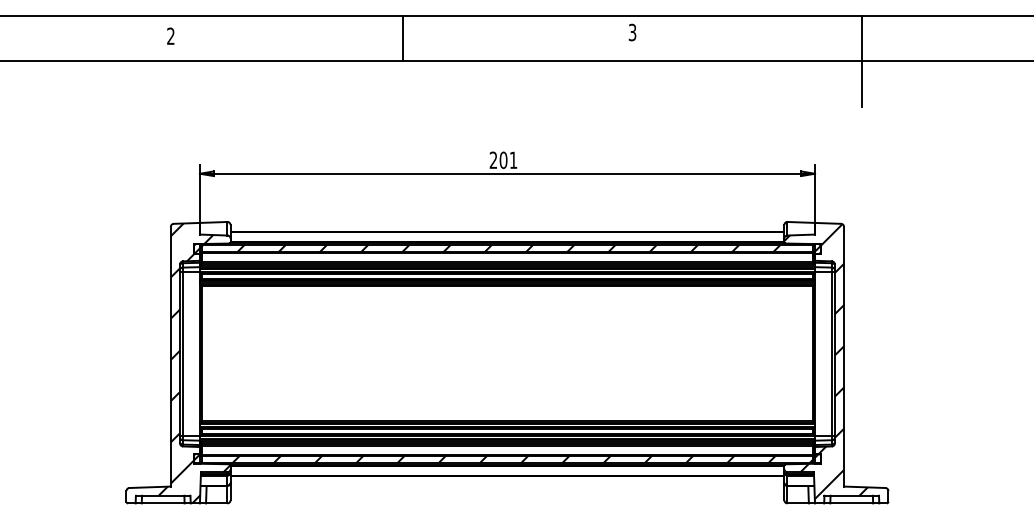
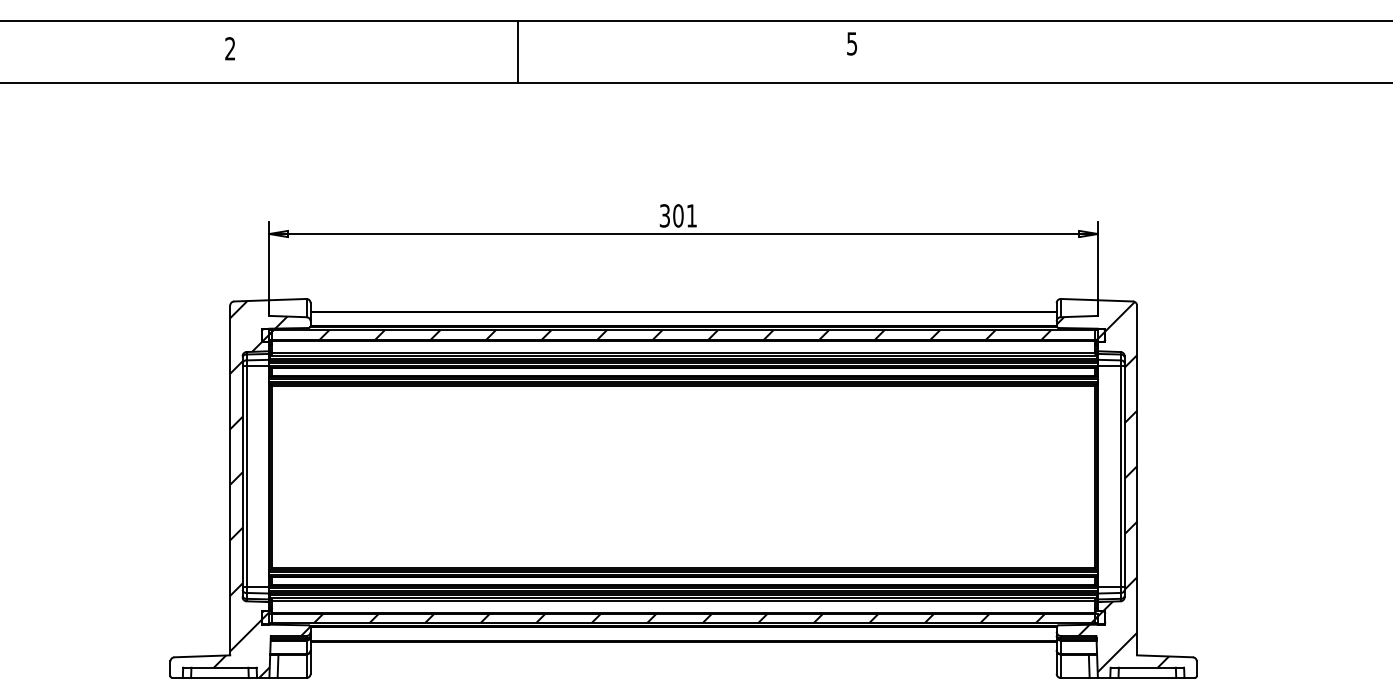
text: (632, 32) -> (852, 43), 3 -> 5
line: (403, 38) -> (518, 51), moved
line: (862, 61) -> (1161, 82), removed
text: (493, 160) -> (664, 215), 201 -> 301

